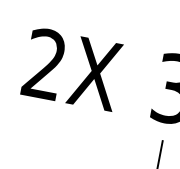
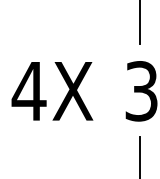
text: (44, 63) -> (28, 90), 2X -> 4X

